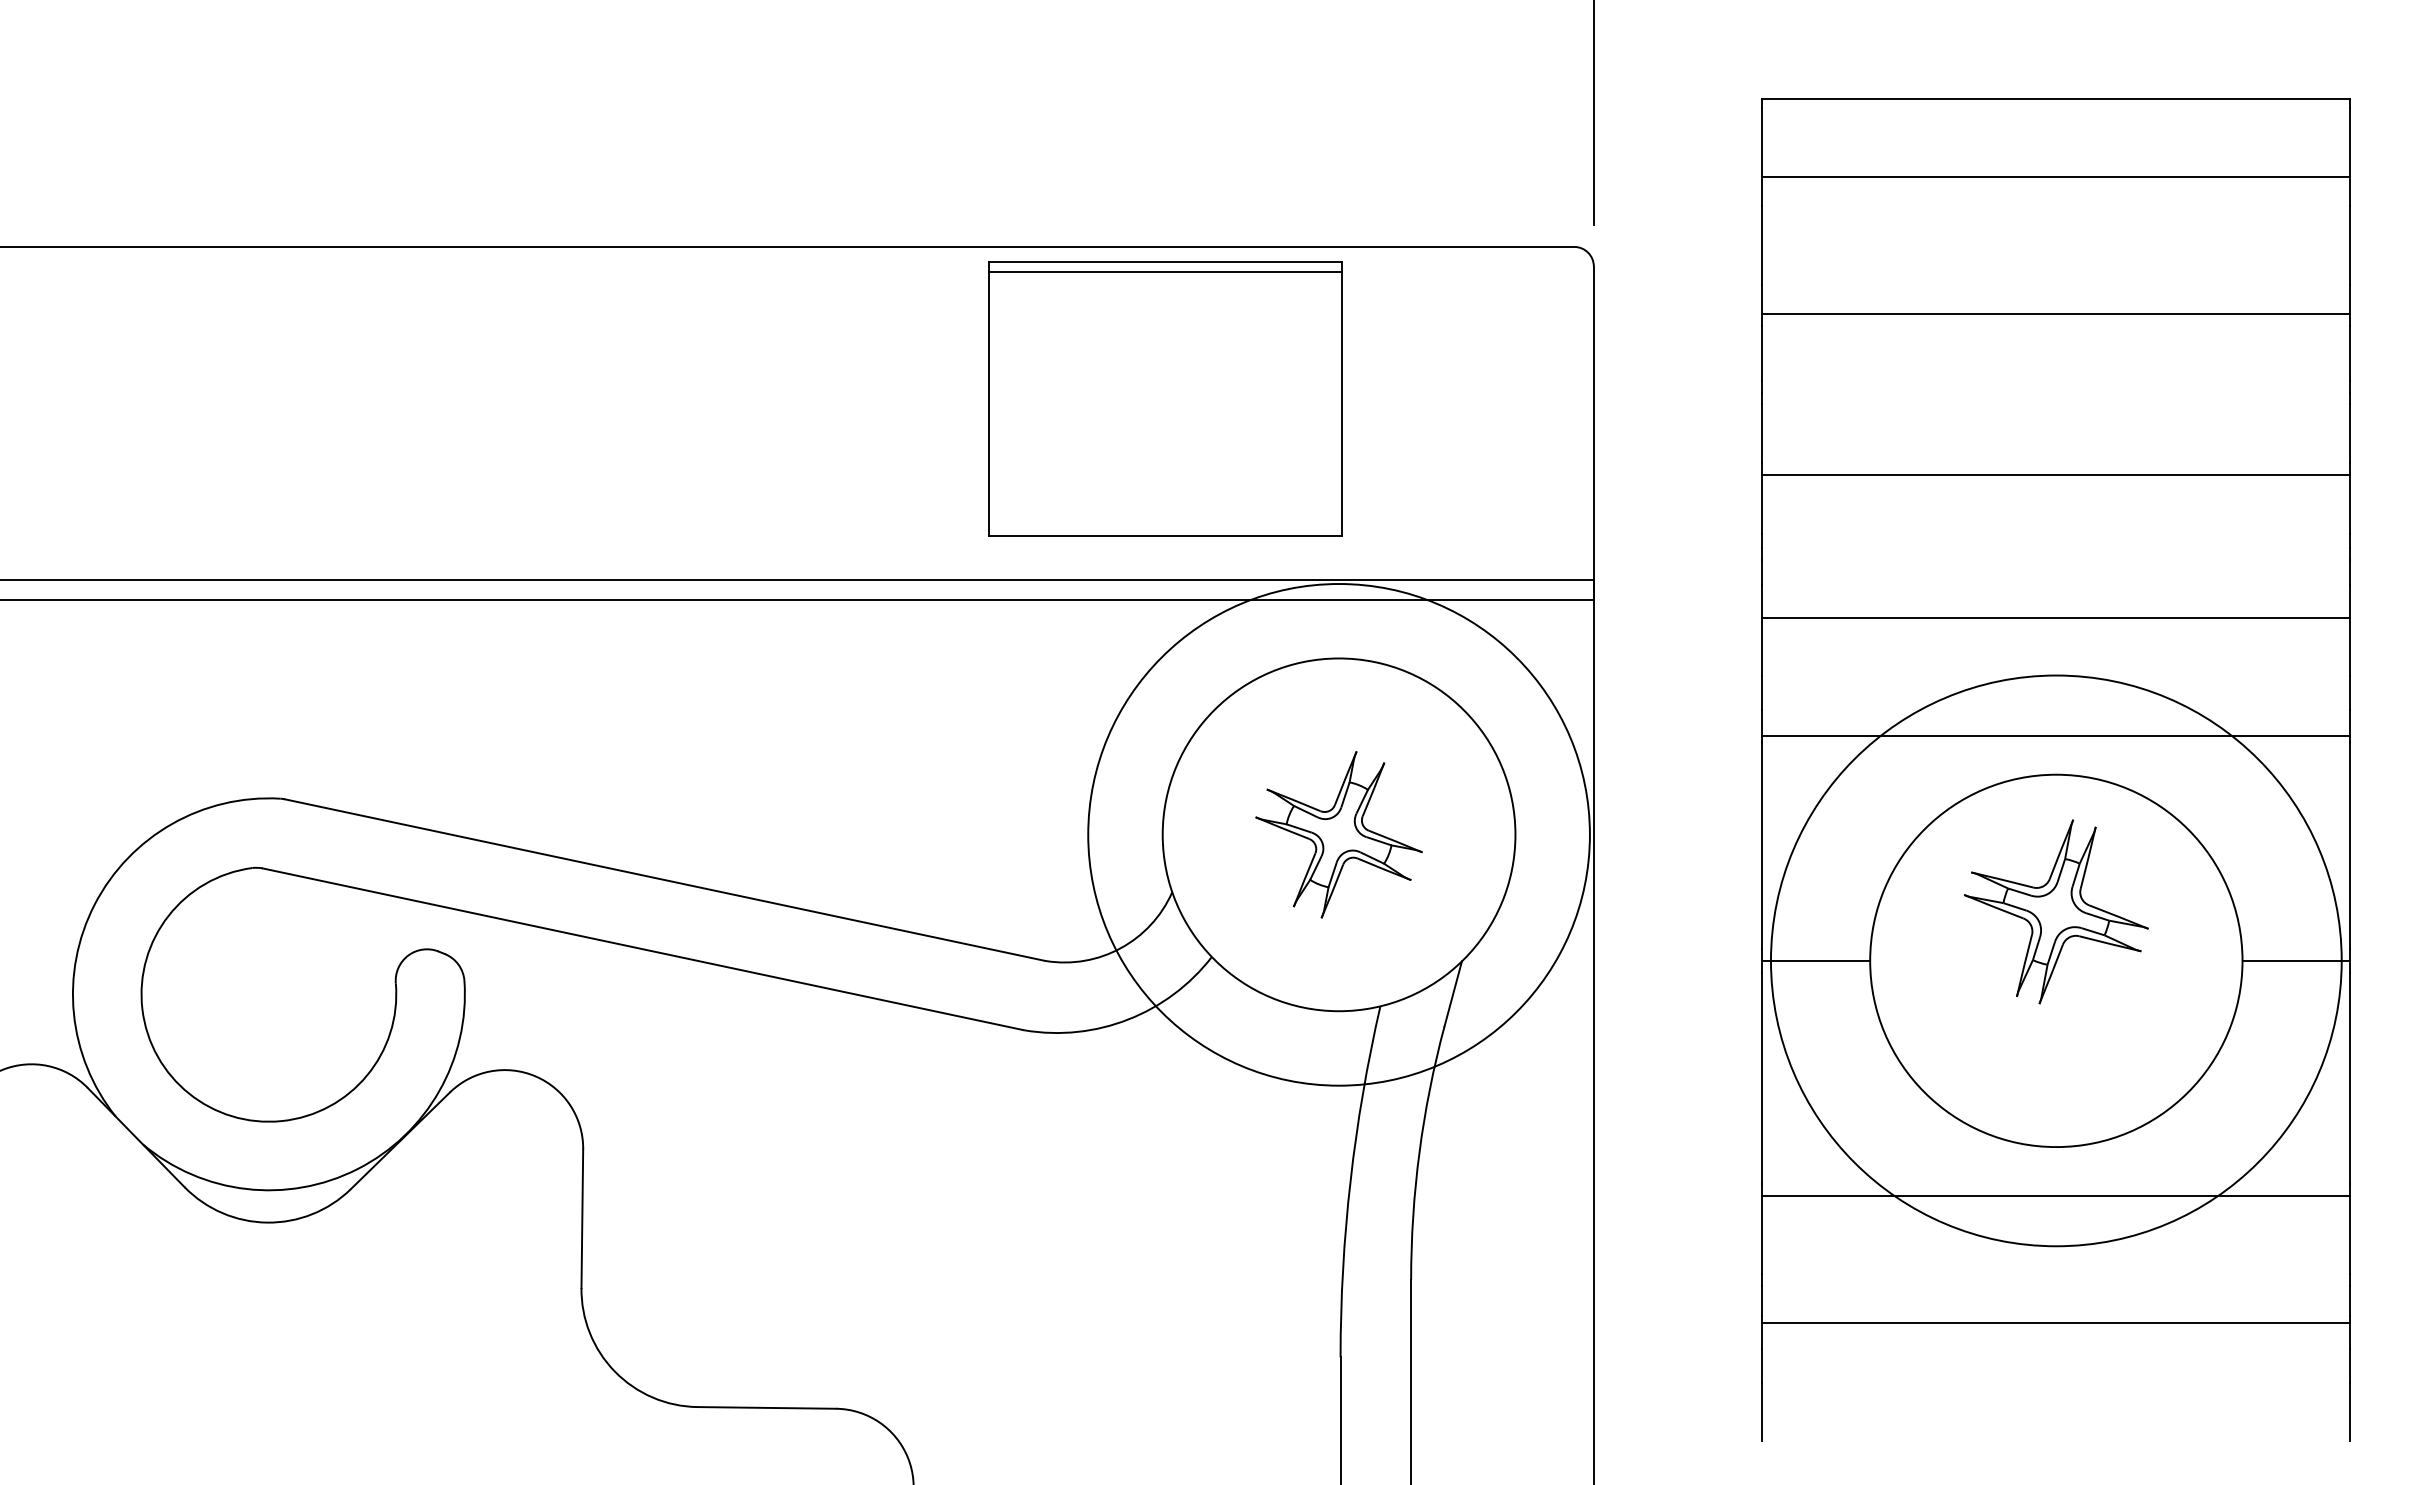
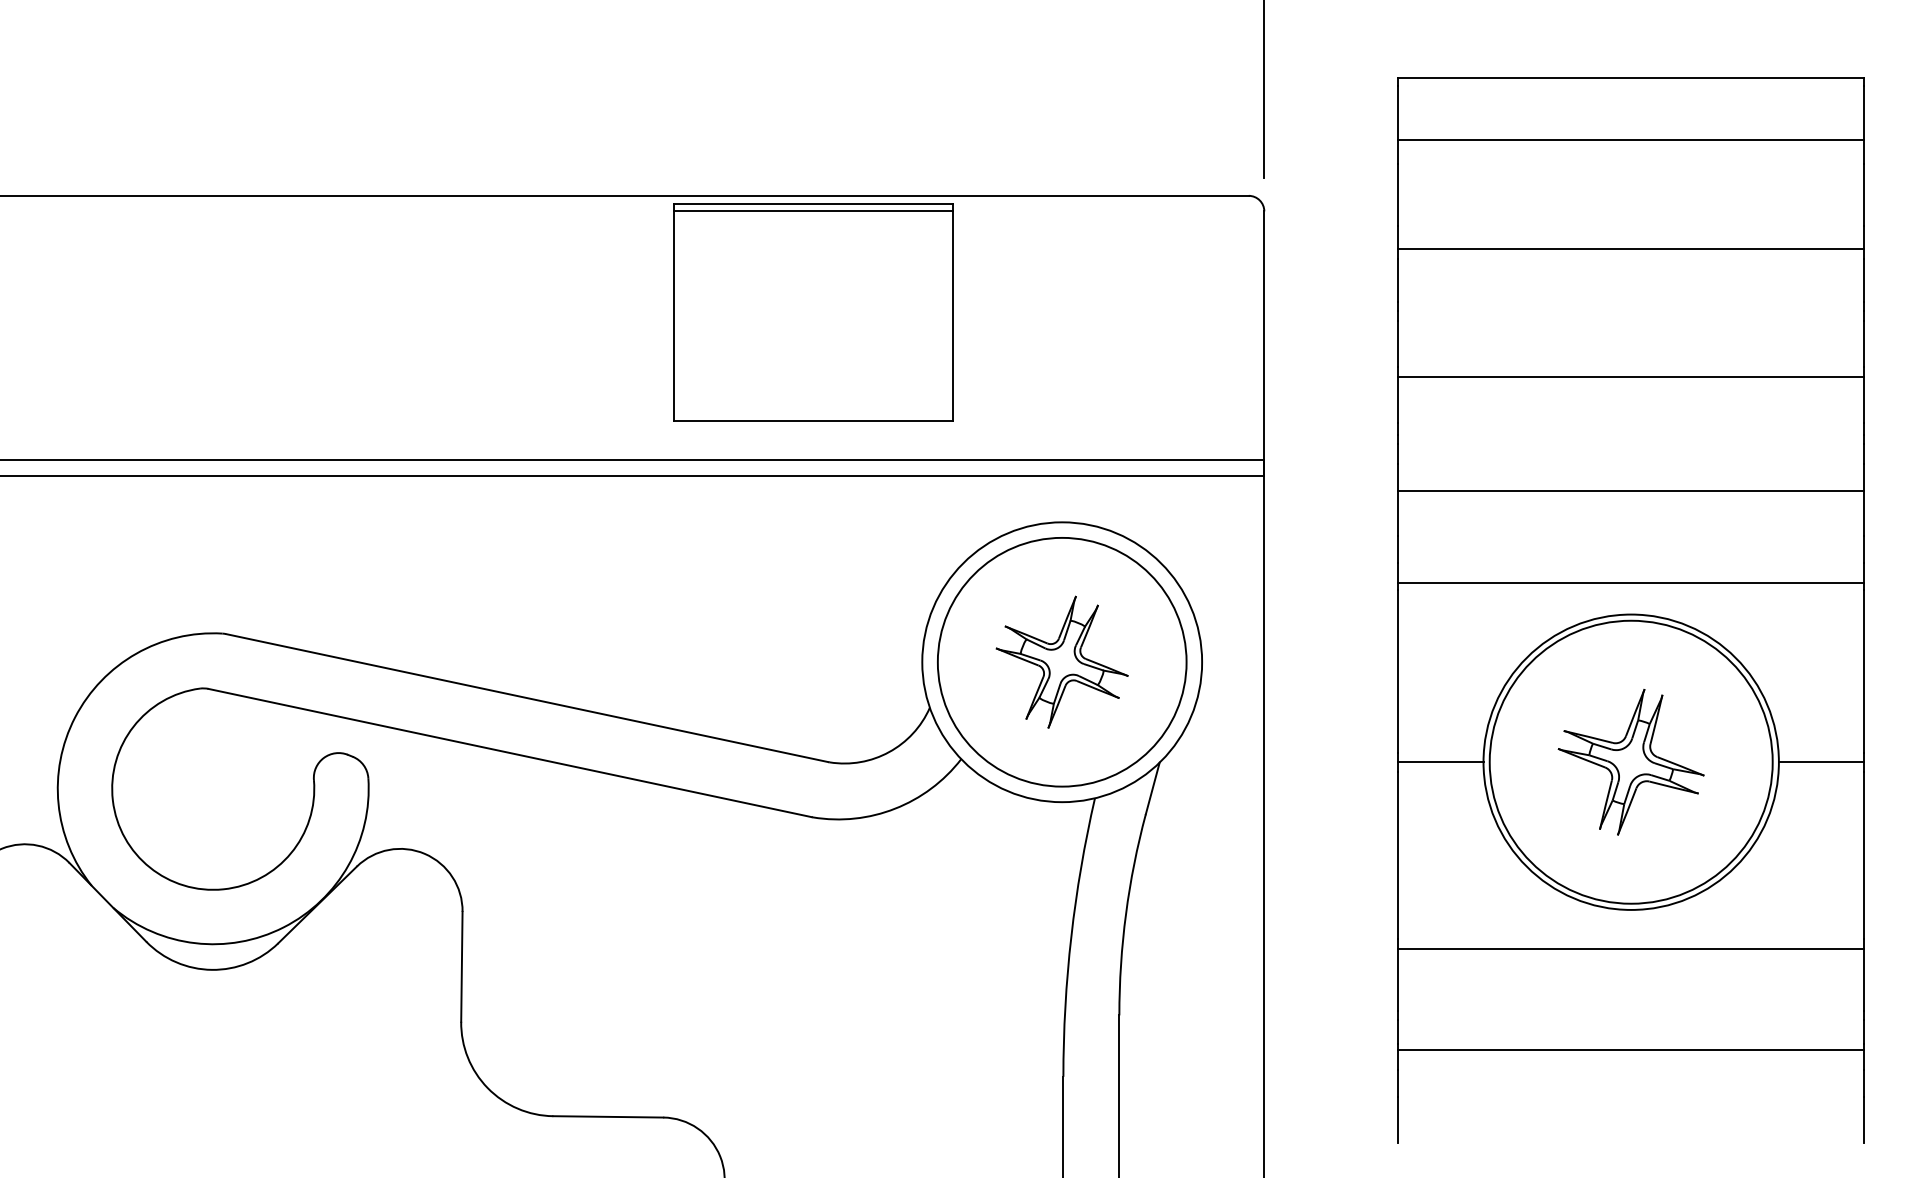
part: (1165, 398) -> (813, 312), moved
circle: (1338, 834) -> (1061, 661), size x0.62
part: (2056, 911) -> (1631, 761), moved
circle: (2055, 960) -> (1630, 761), size x0.62

